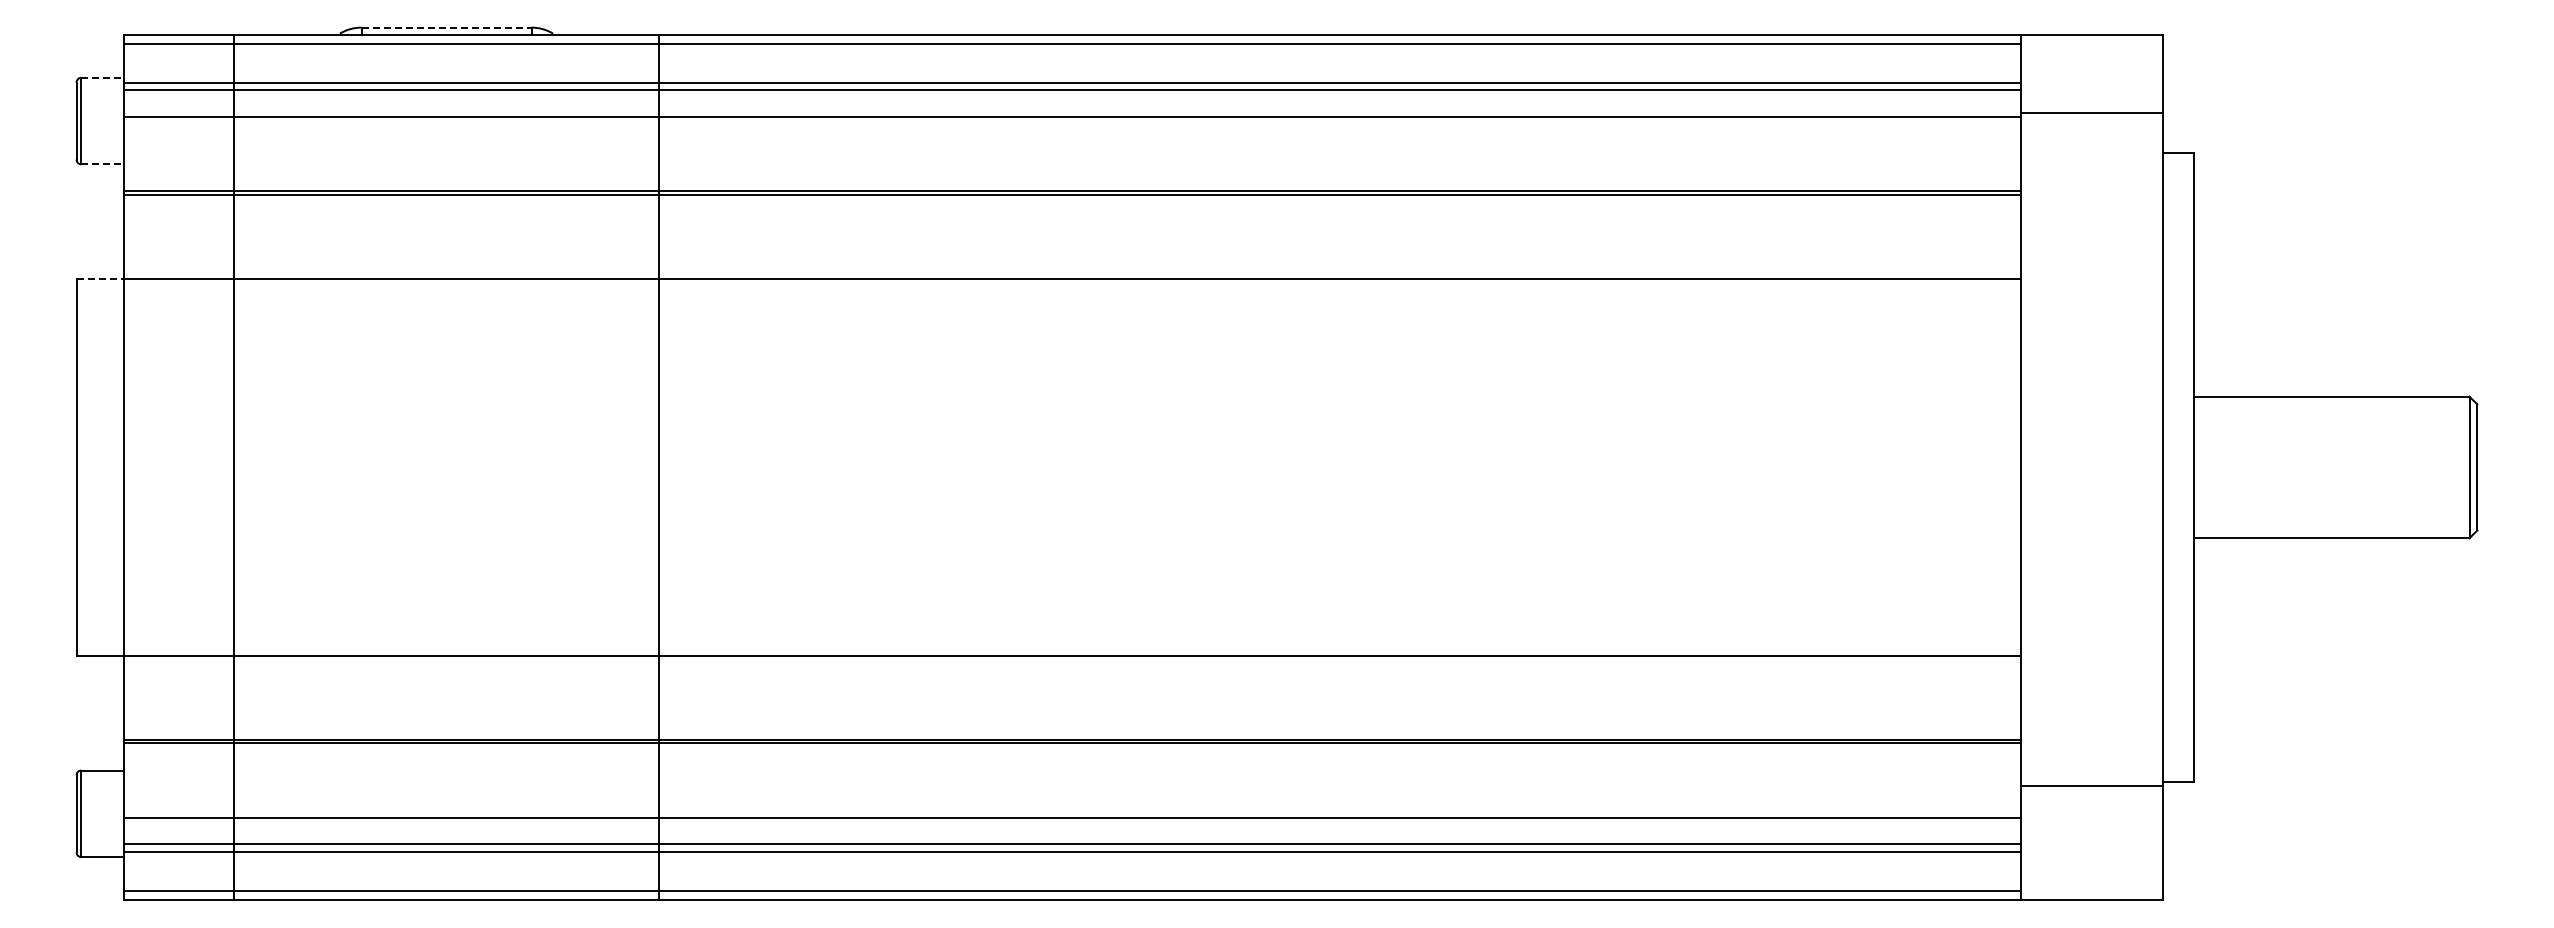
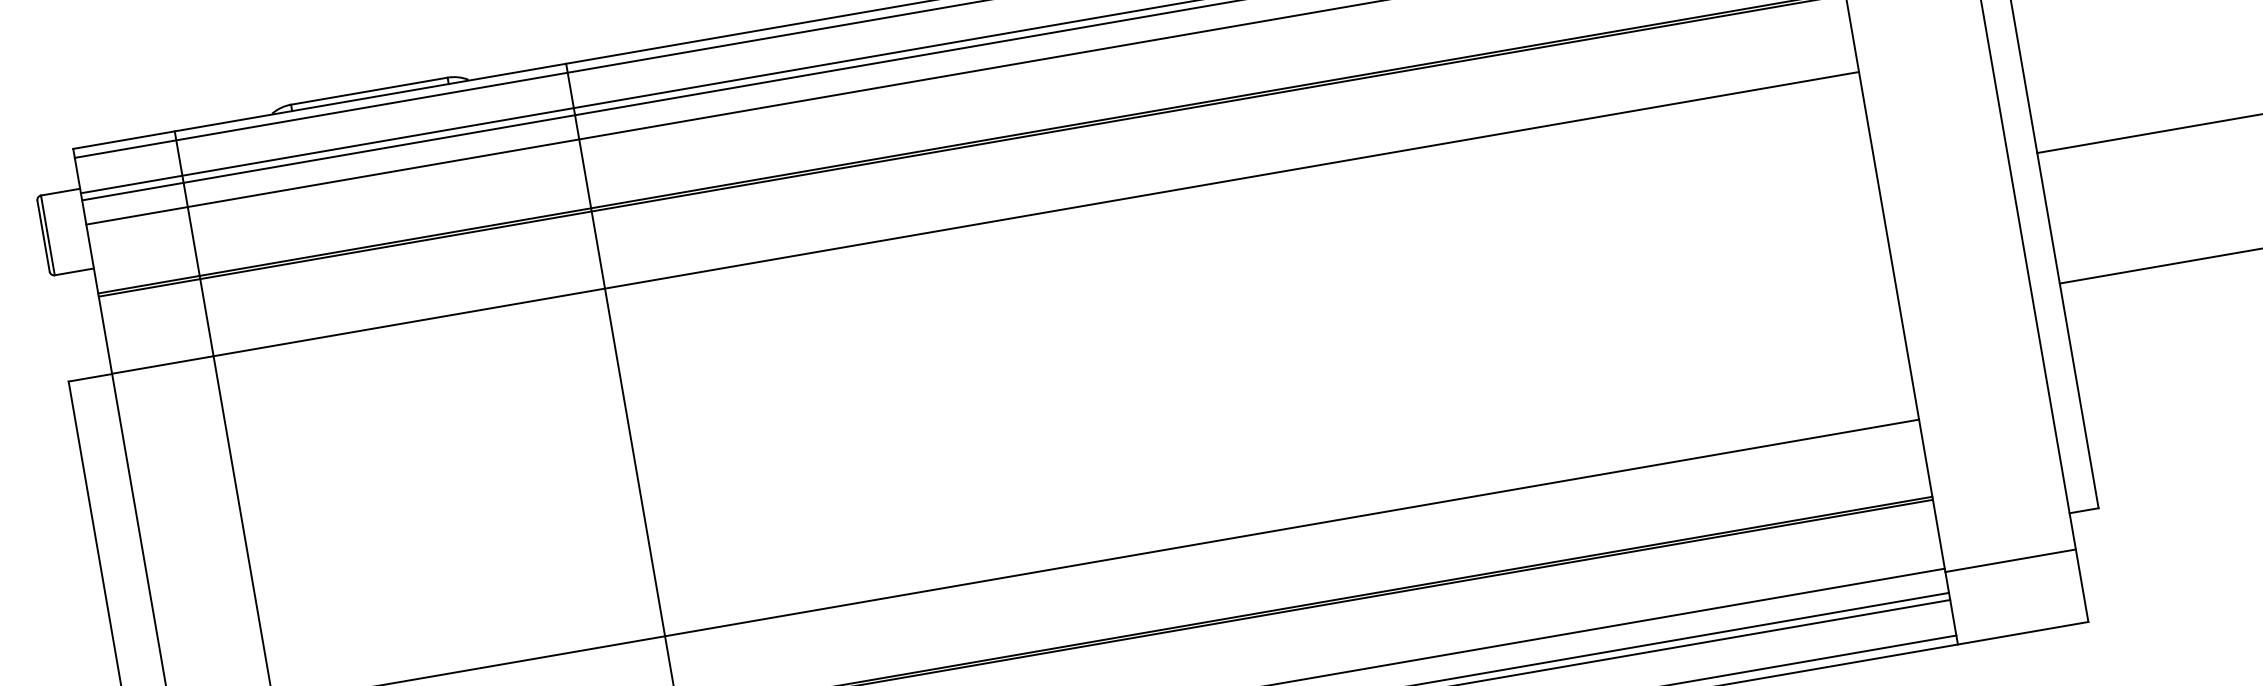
line: (447, 27) -> (370, 90), dashed -> solid
line: (103, 77) -> (61, 191), dashed -> solid
line: (103, 164) -> (75, 271), dashed -> solid
line: (100, 279) -> (90, 378), dashed -> solid
line: (2091, 785) -> (2010, 560), moved

